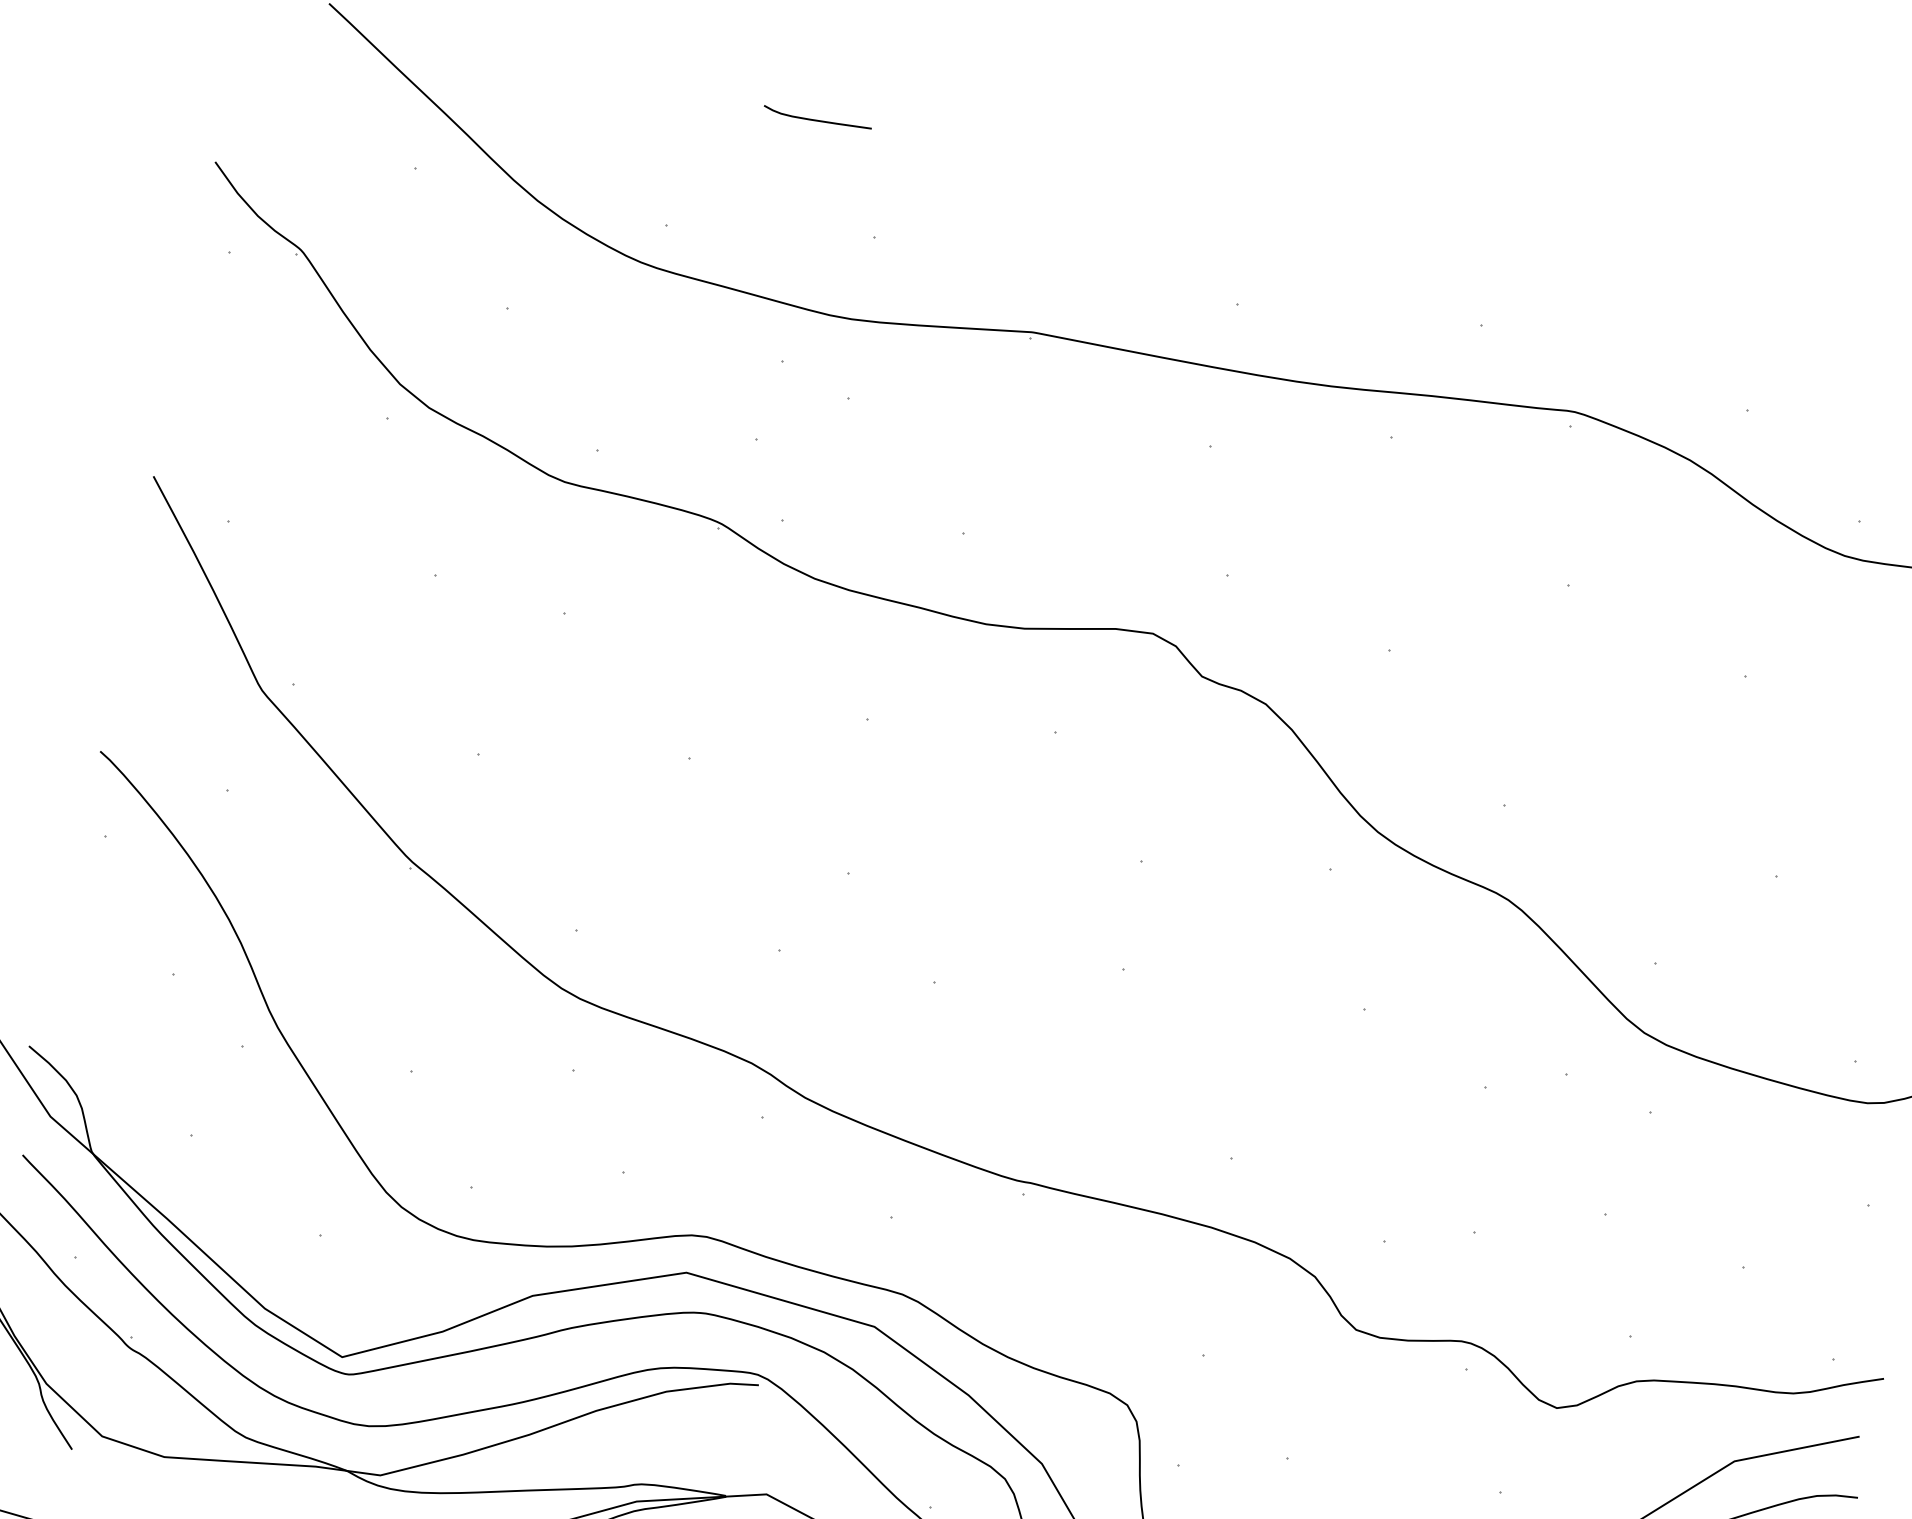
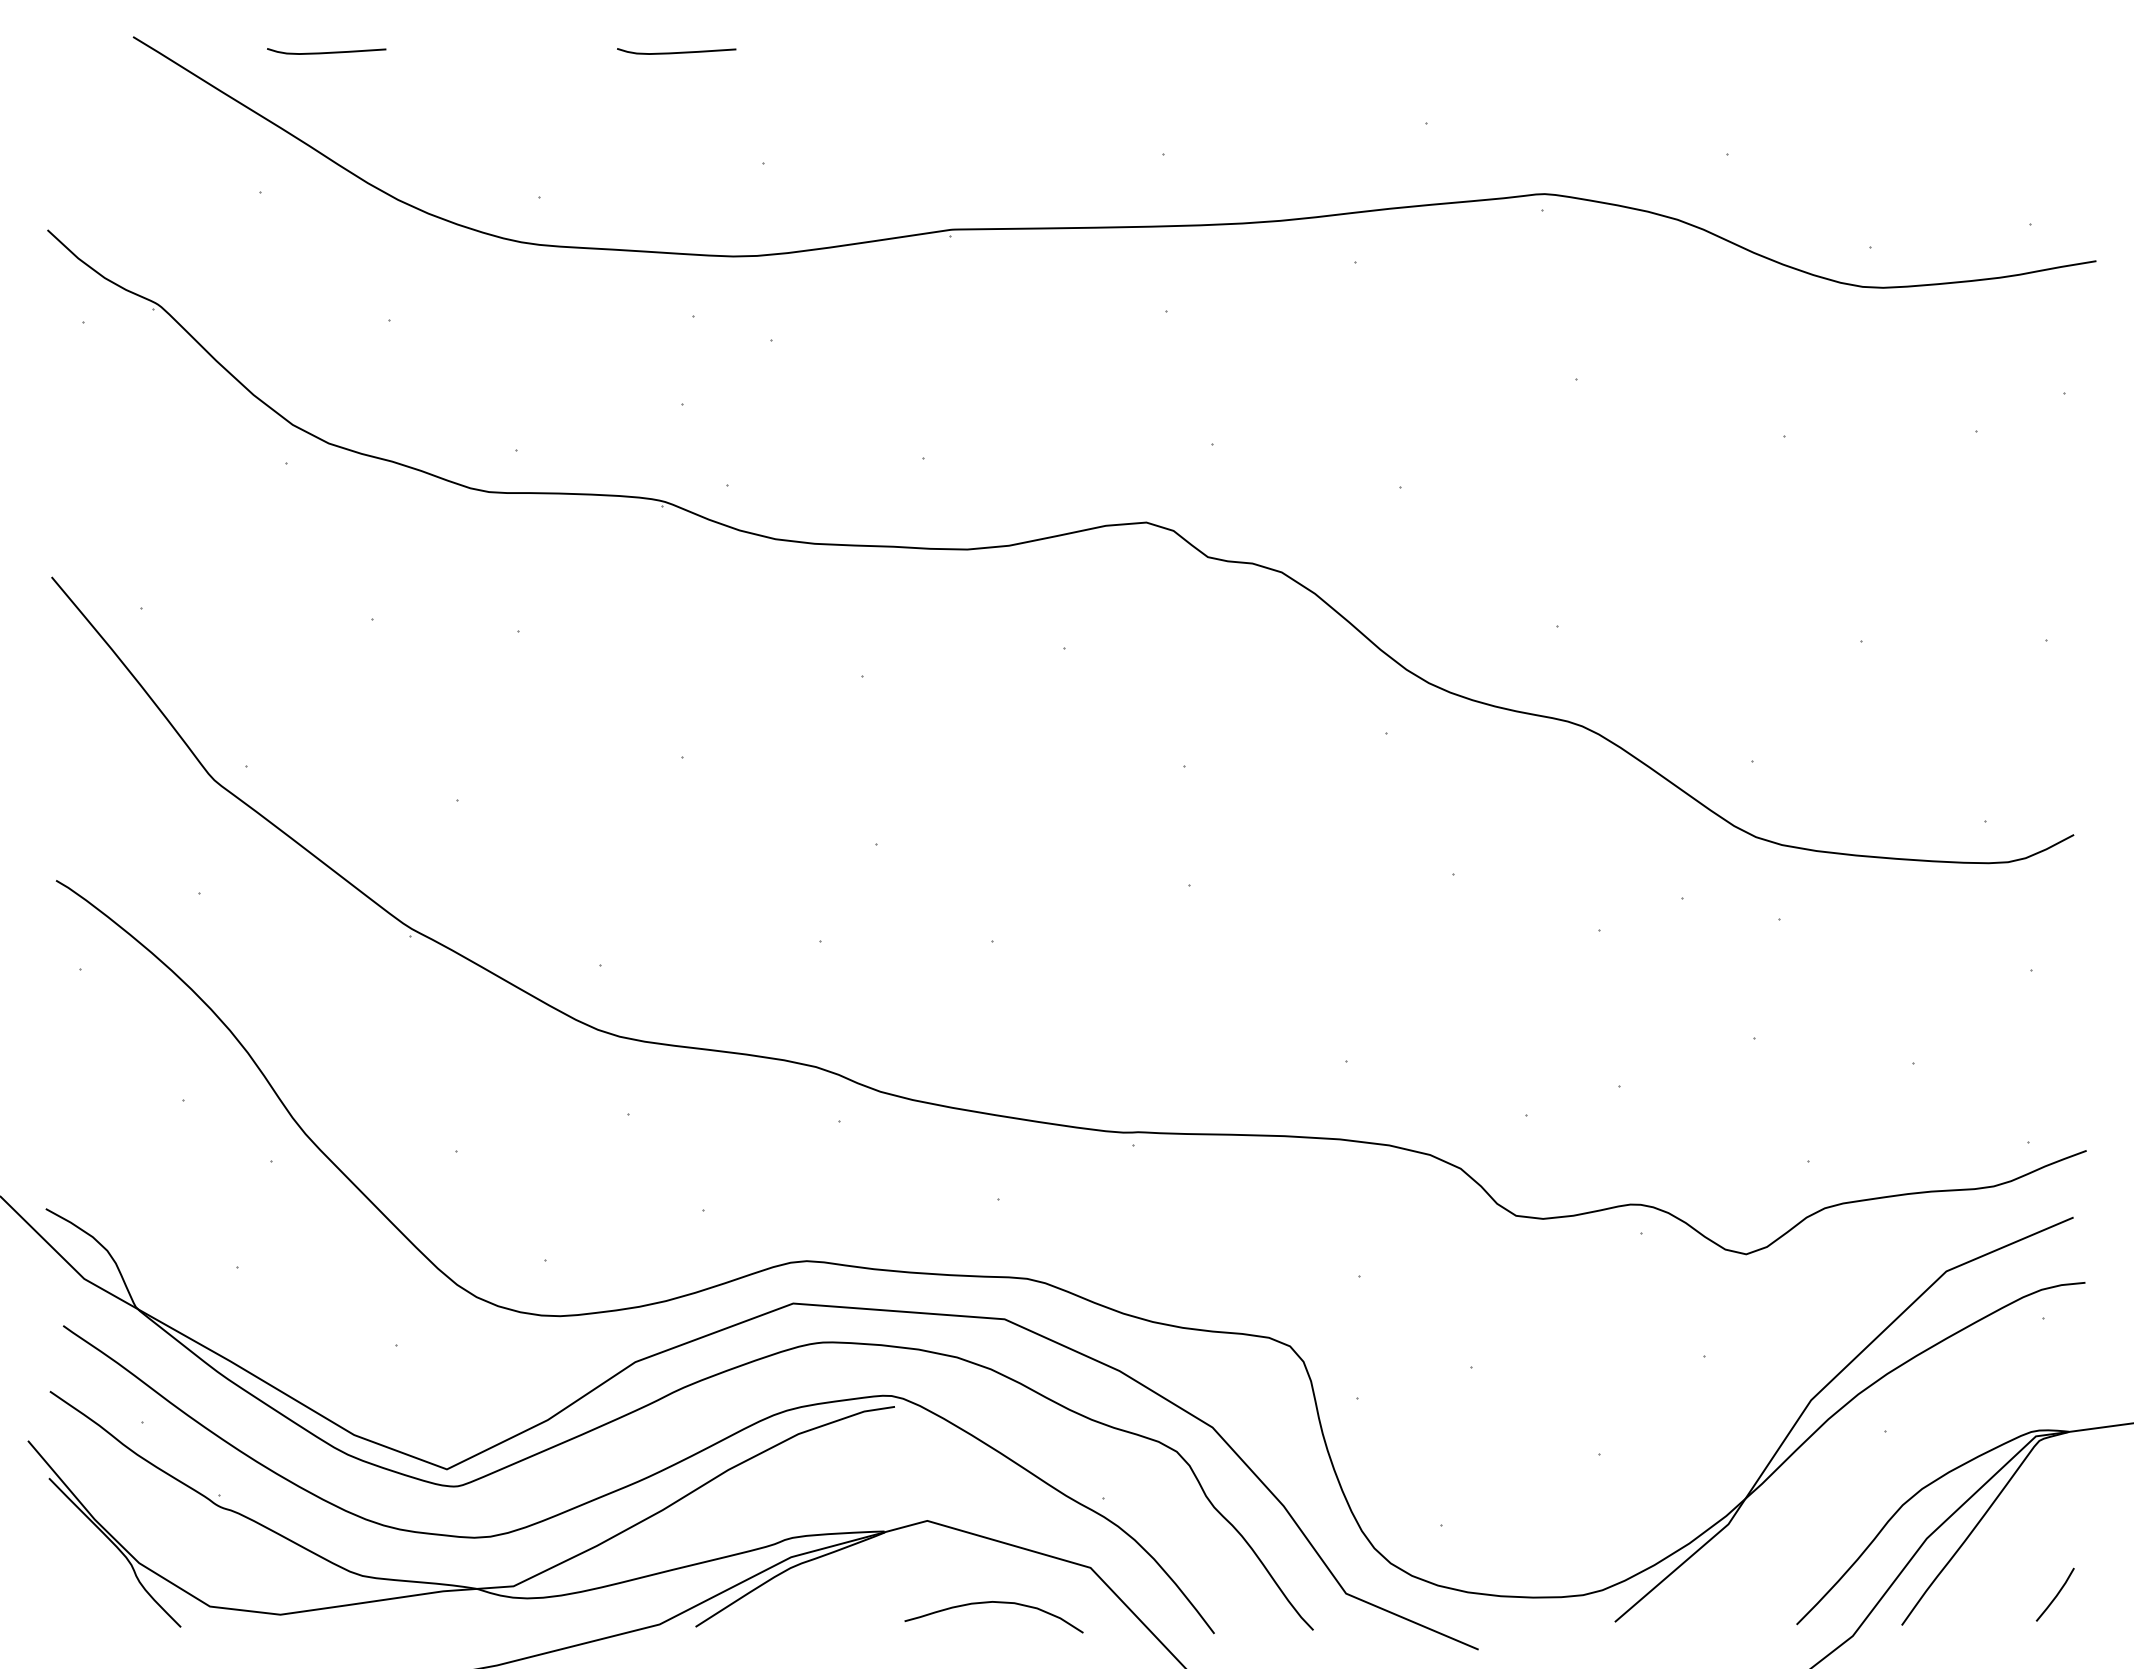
curve: (500, 54) -> (326, 52), added

